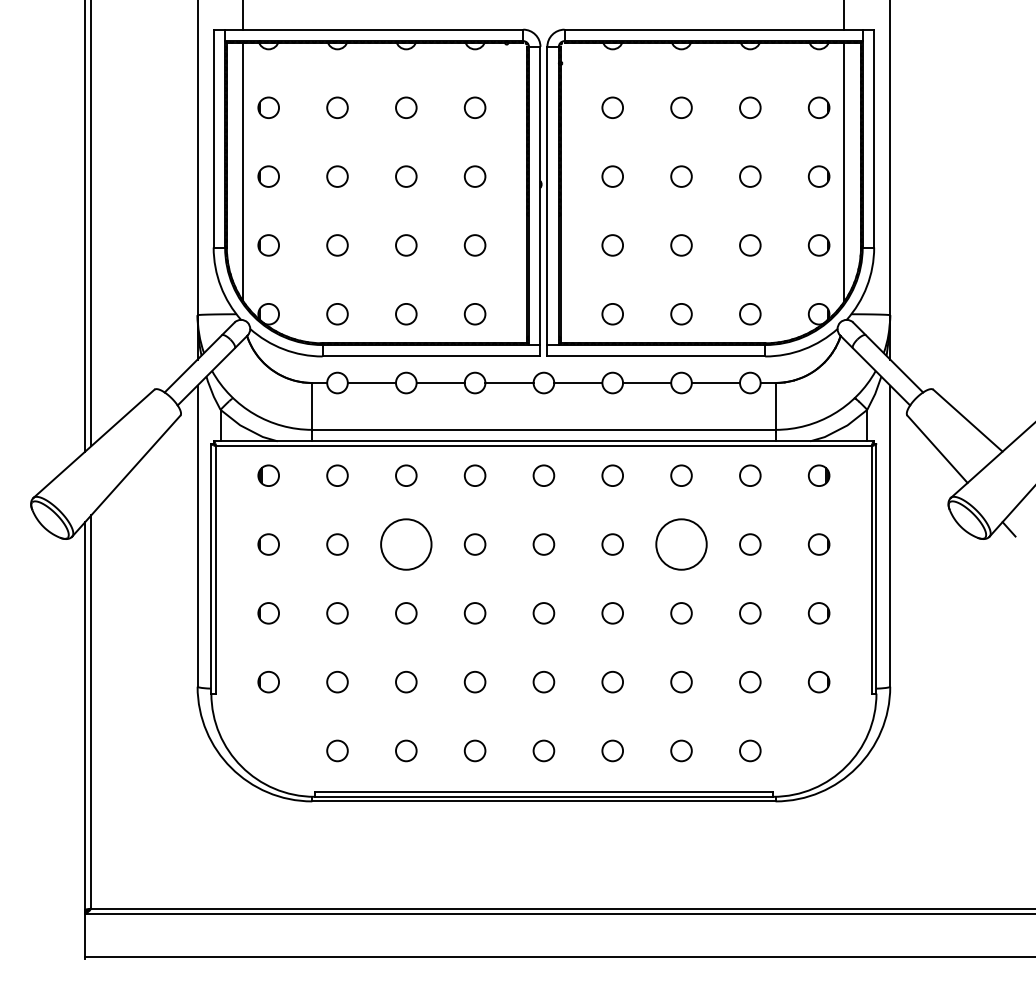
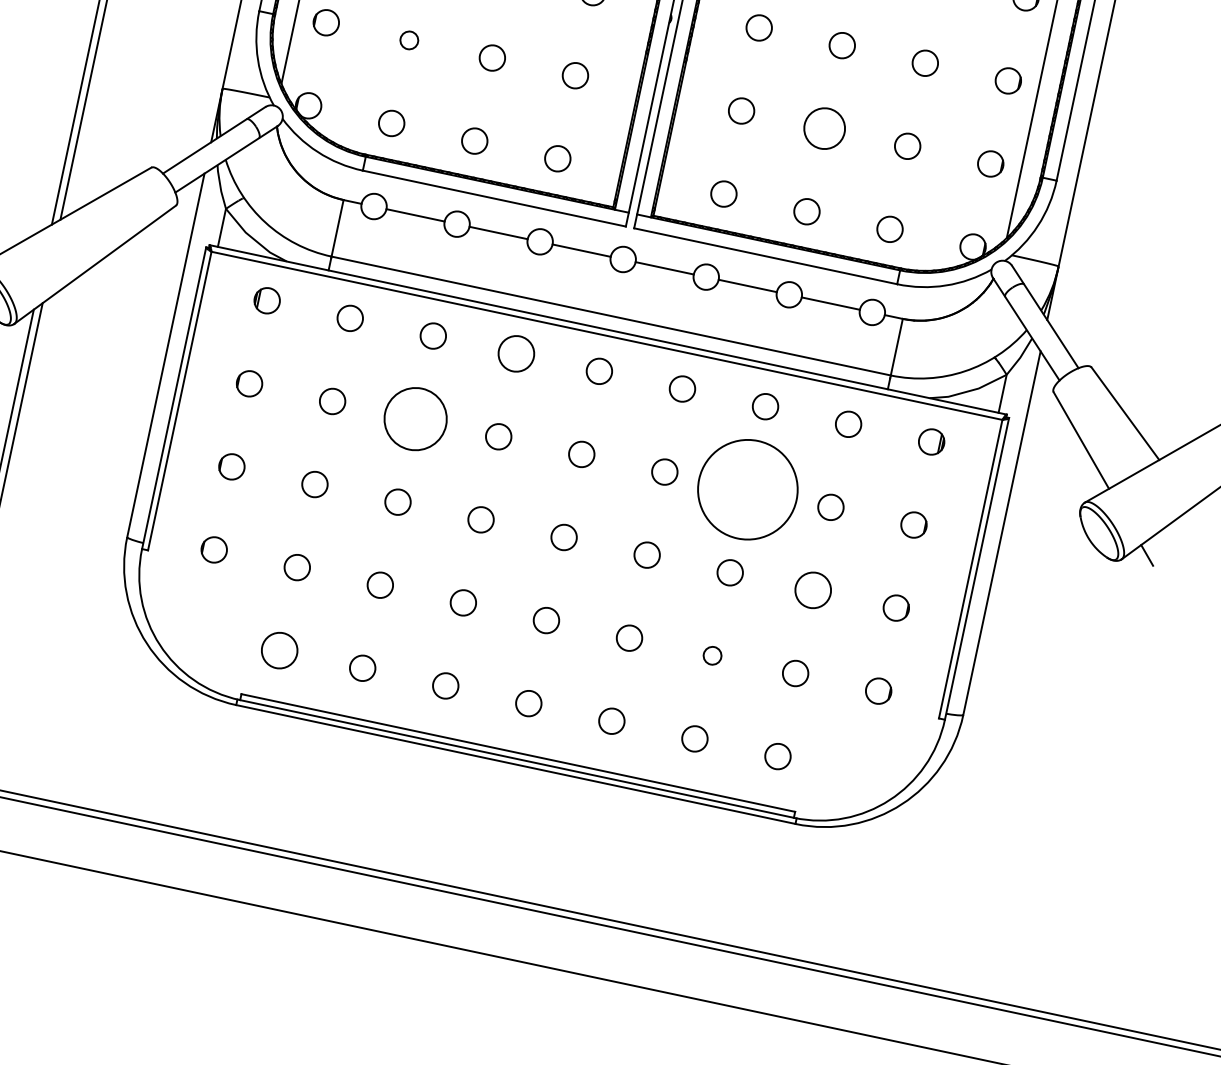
circle: (337, 245) -> (409, 40), size x0.7
circle: (681, 245) -> (824, 128), size x1.6
circle: (474, 475) -> (515, 353), size x1.4
circle: (681, 544) -> (747, 489), size x1.6
circle: (750, 613) -> (813, 590), size x1.4
circle: (681, 681) -> (712, 655), size x0.7
circle: (337, 750) -> (279, 650), size x1.4

